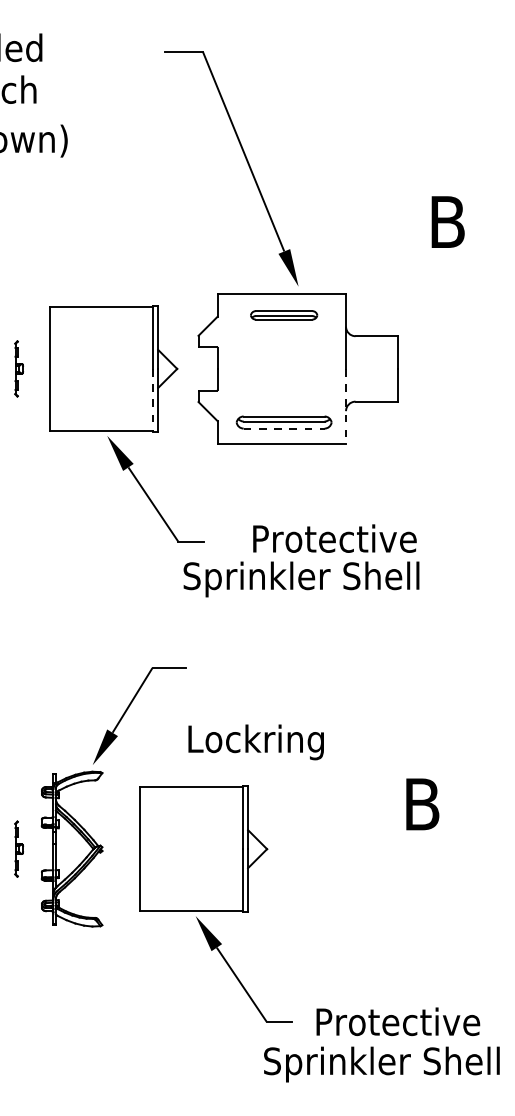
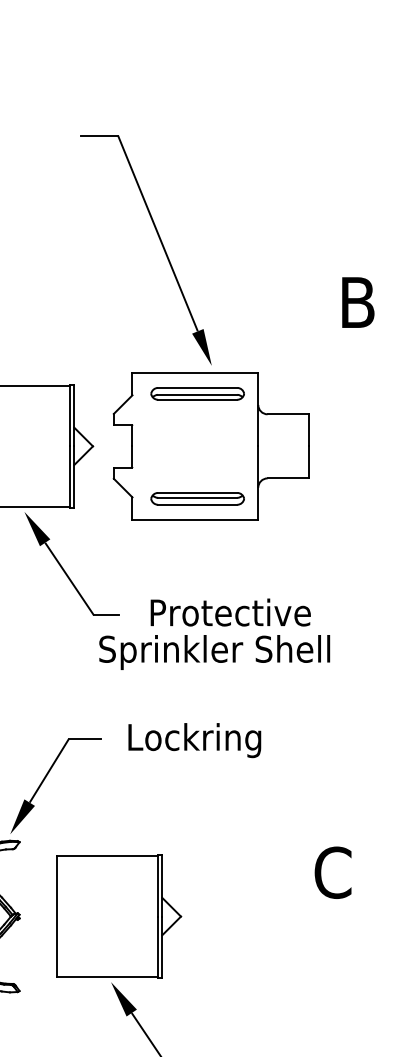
part: (283, 315) -> (197, 394), size x1.43
line: (153, 400) -> (69, 477), dashed -> solid
line: (346, 406) -> (258, 483), dashed -> solid
line: (284, 428) -> (198, 504), dashed -> solid
text: (334, 538) -> (230, 612), moved
text: (255, 742) -> (194, 740), moved
text: (422, 804) -> (333, 872), B -> C

